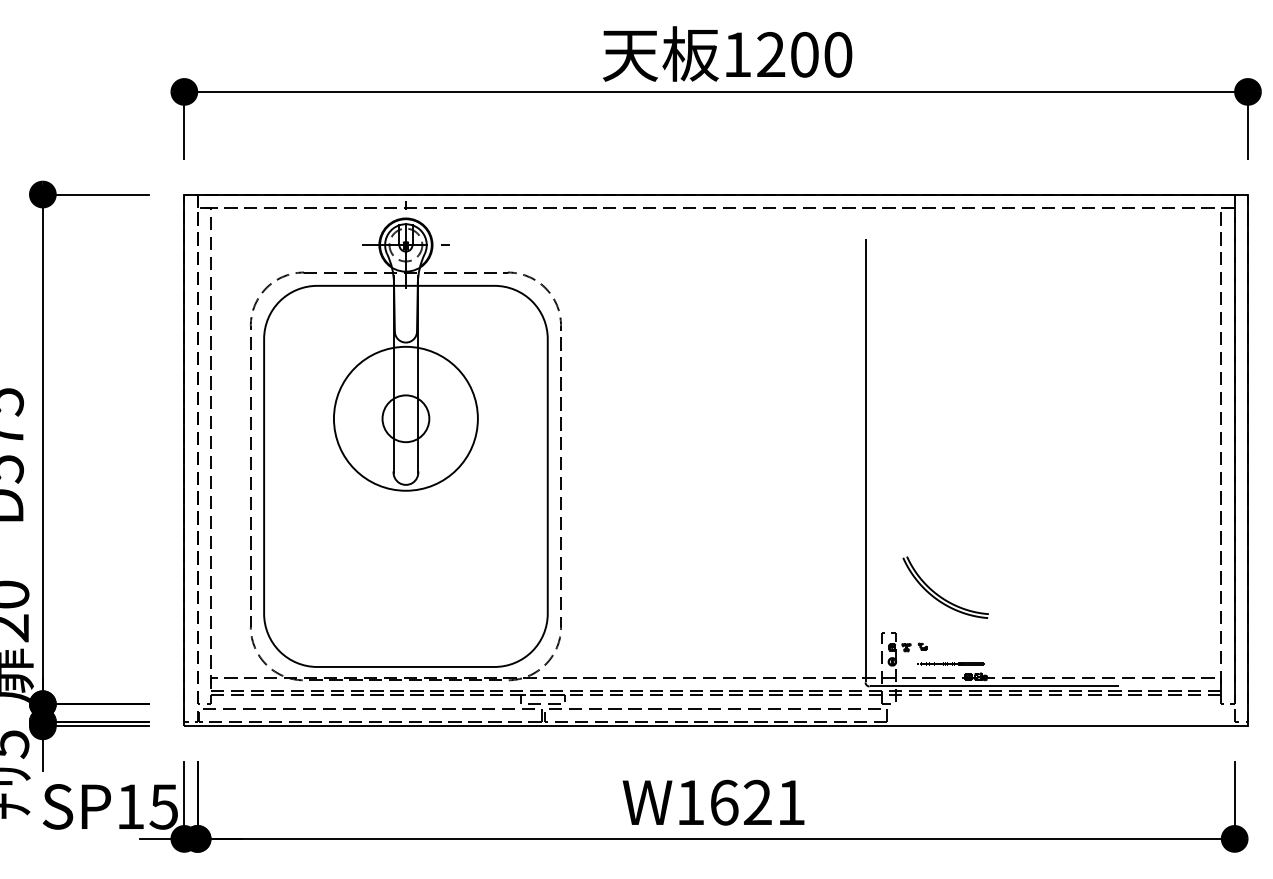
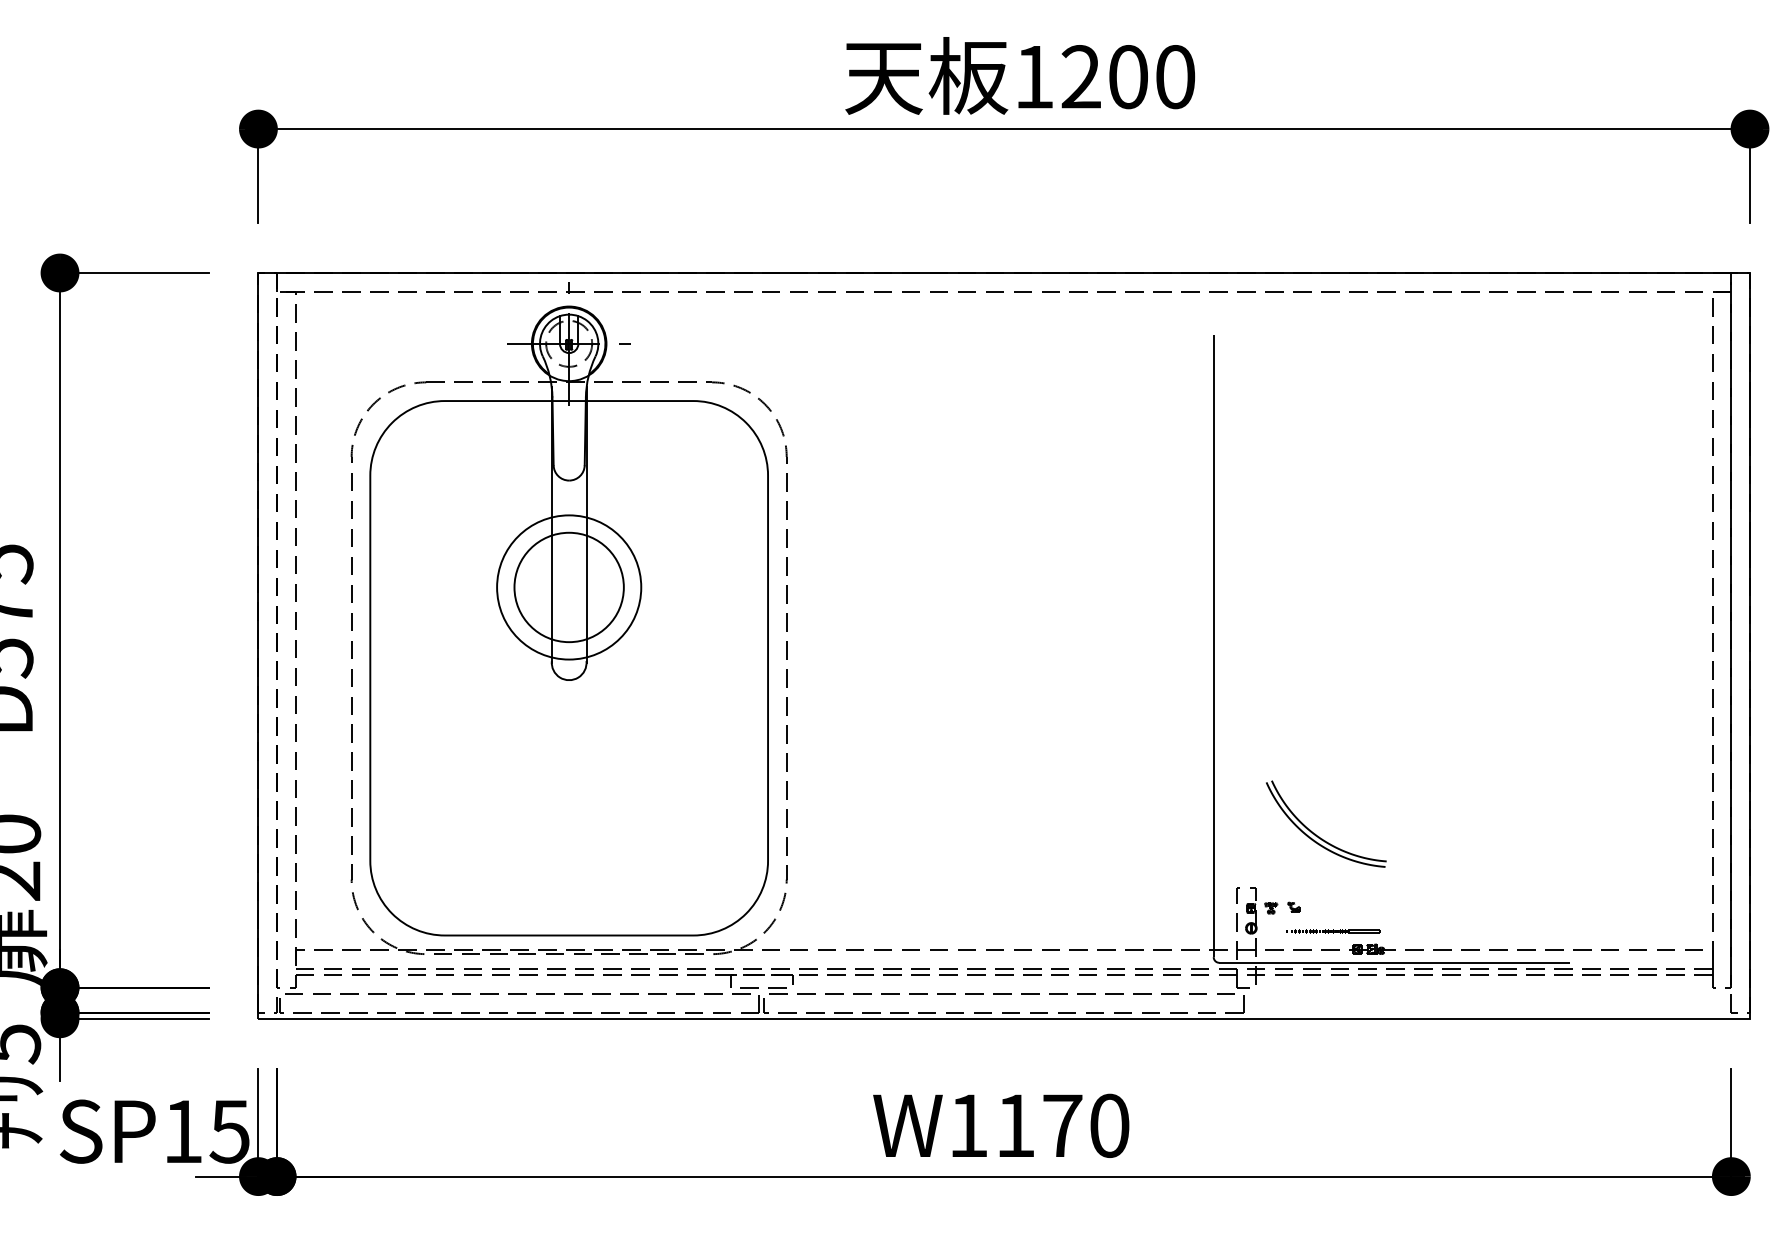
circle: (405, 418) -> (568, 587), size x1.67
circle: (406, 418) -> (569, 587), size x0.71
text: (758, 802) -> (1063, 1125), W1621 -> W1170

